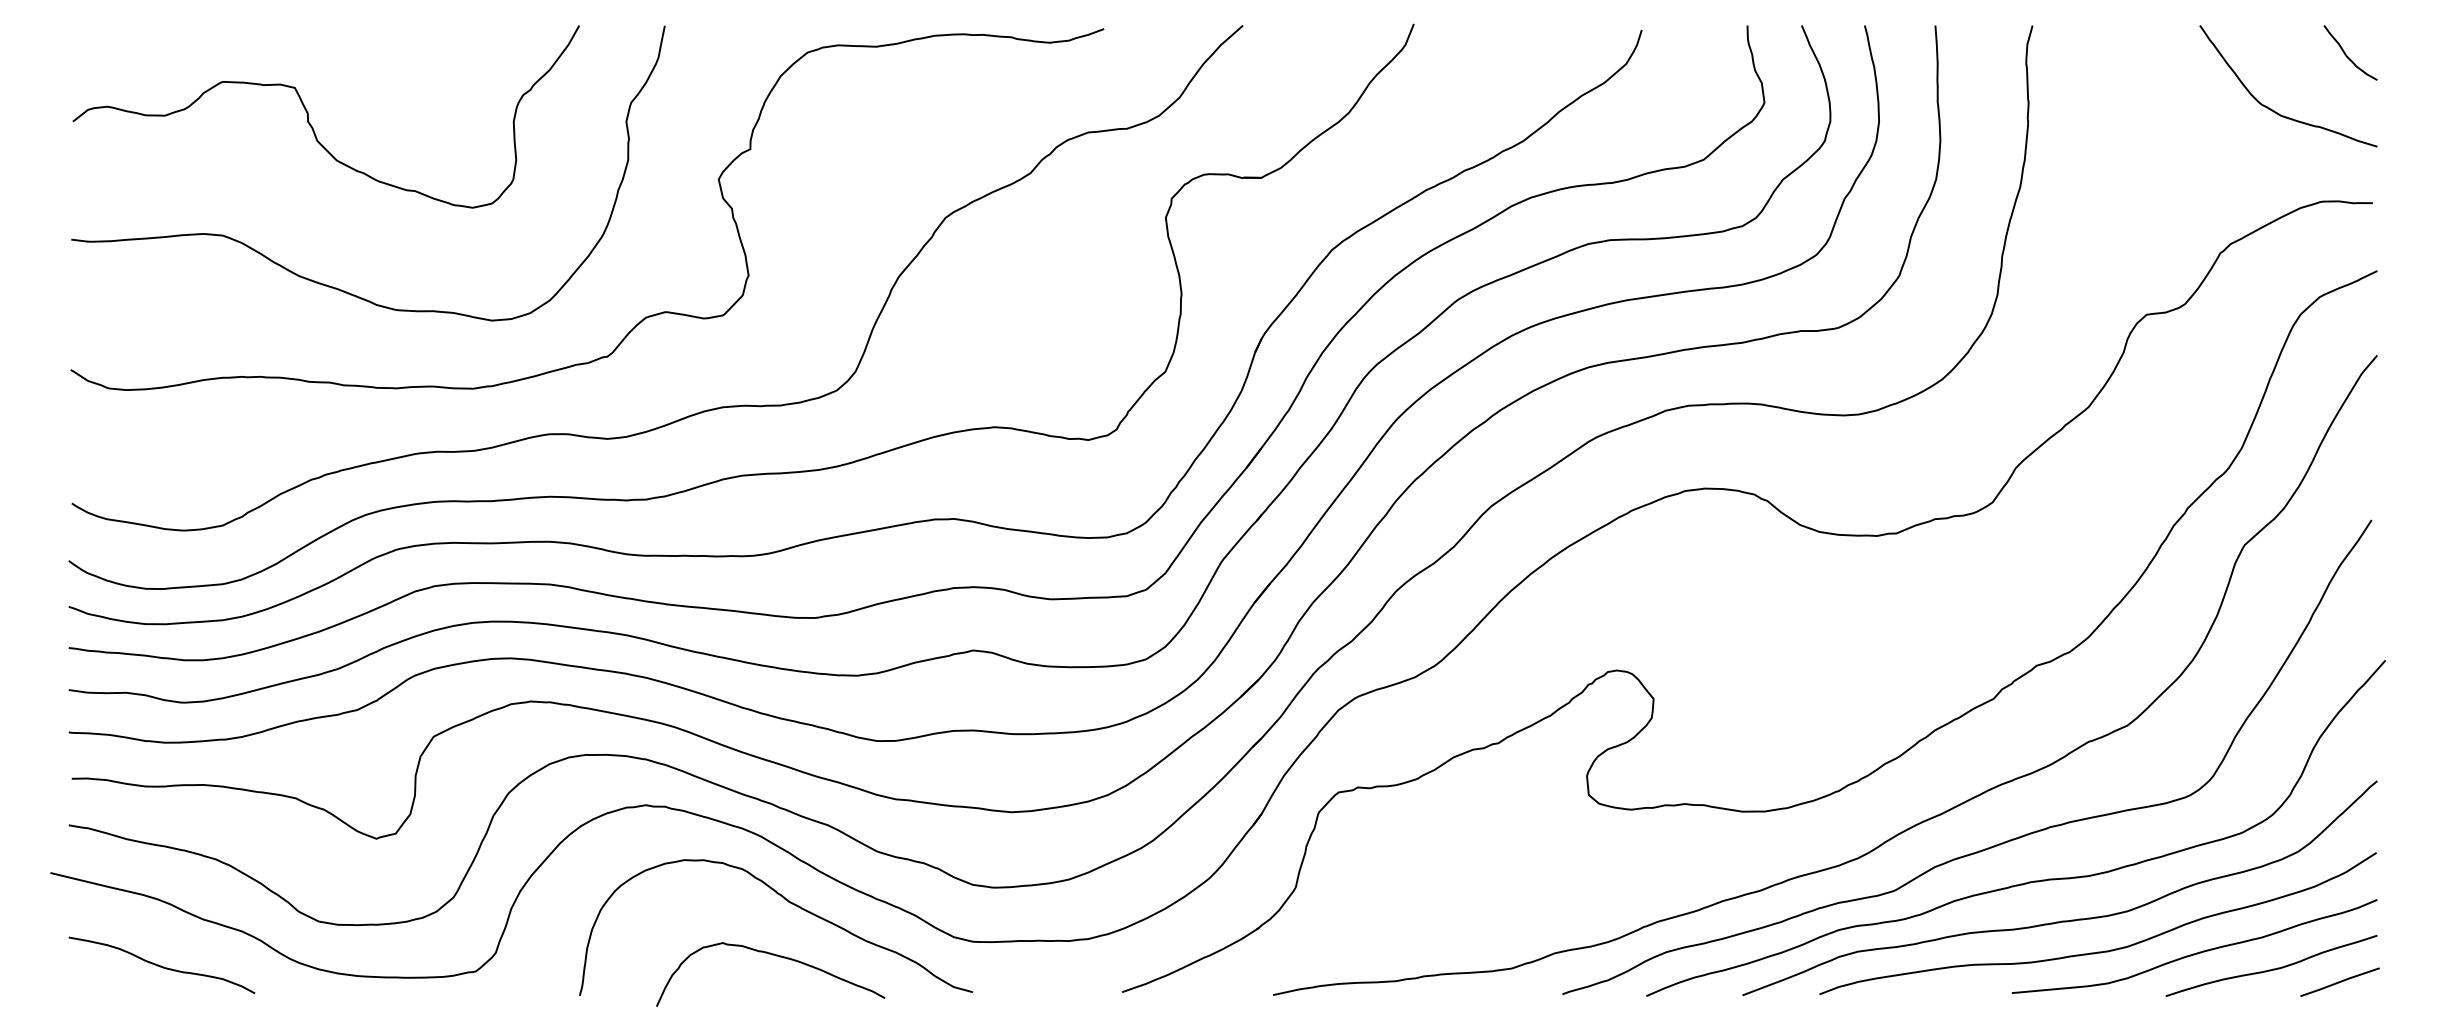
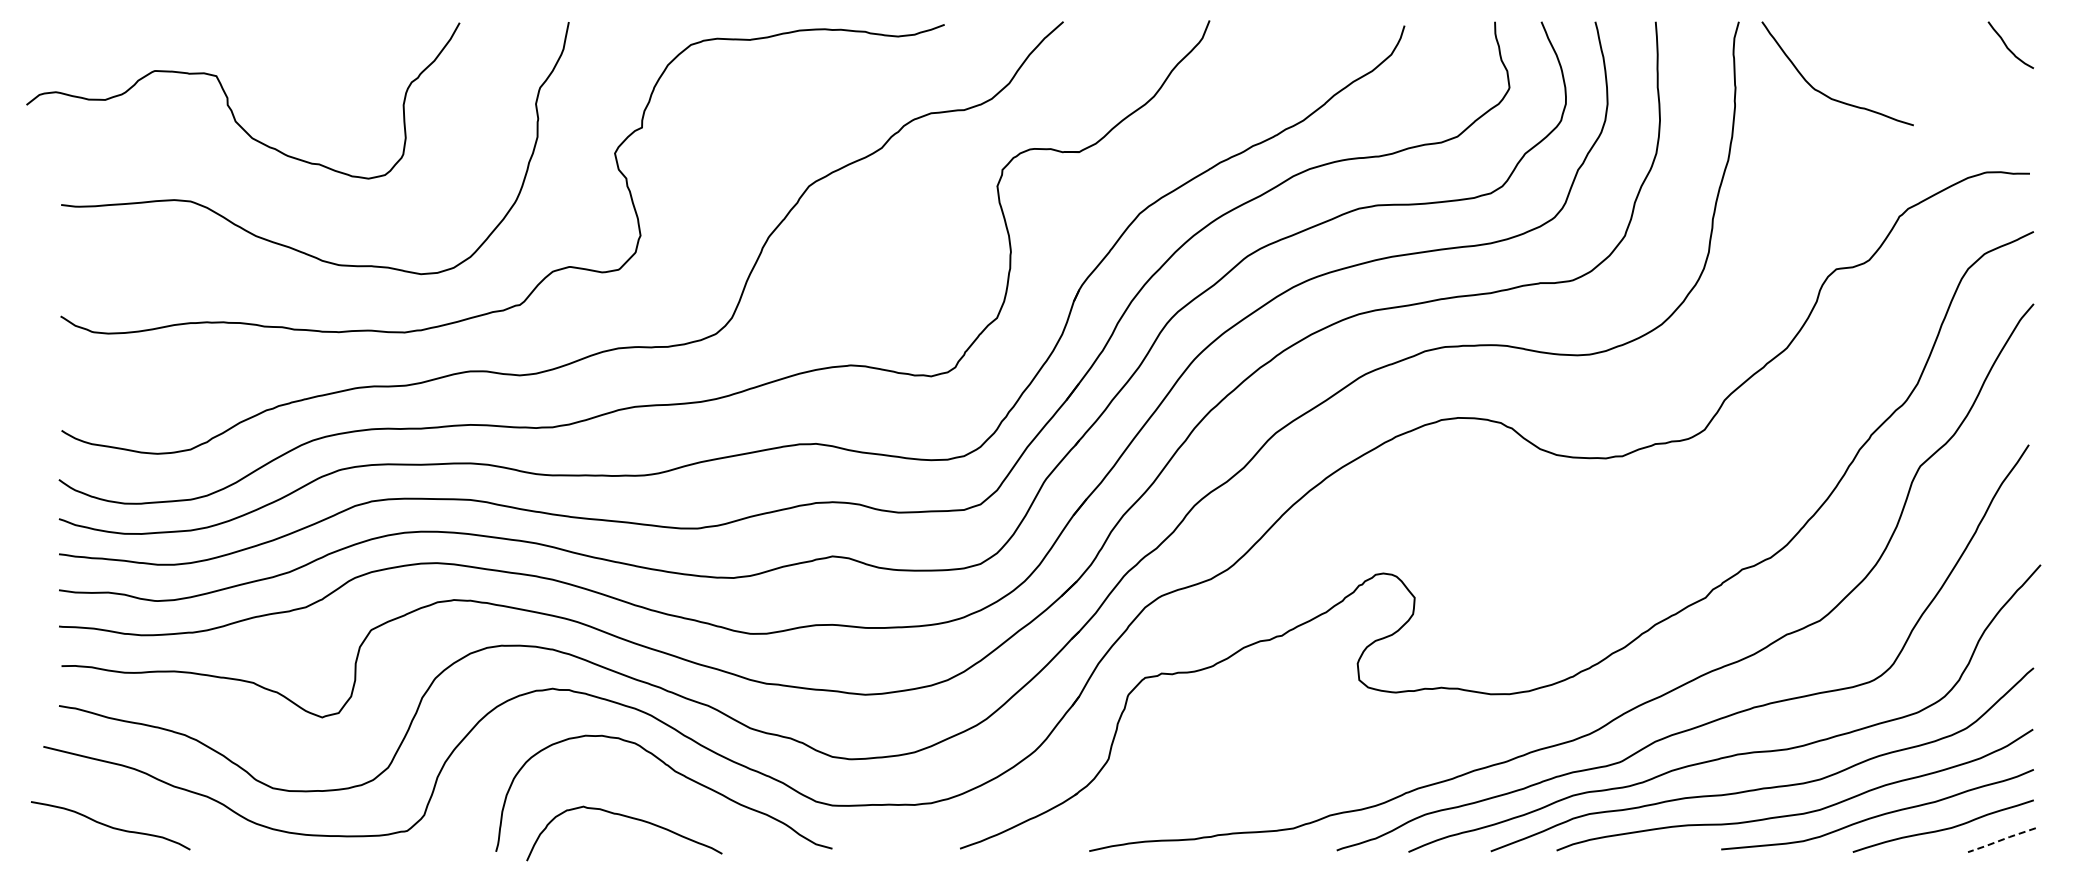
curve: (2275, 110) -> (1826, 94), moved
curve: (312, 125) -> (231, 108), moved
curve: (776, 956) -> (629, 818), moved
curve: (160, 965) -> (109, 825), moved
line: (2339, 982) -> (2001, 840), solid -> dashed

